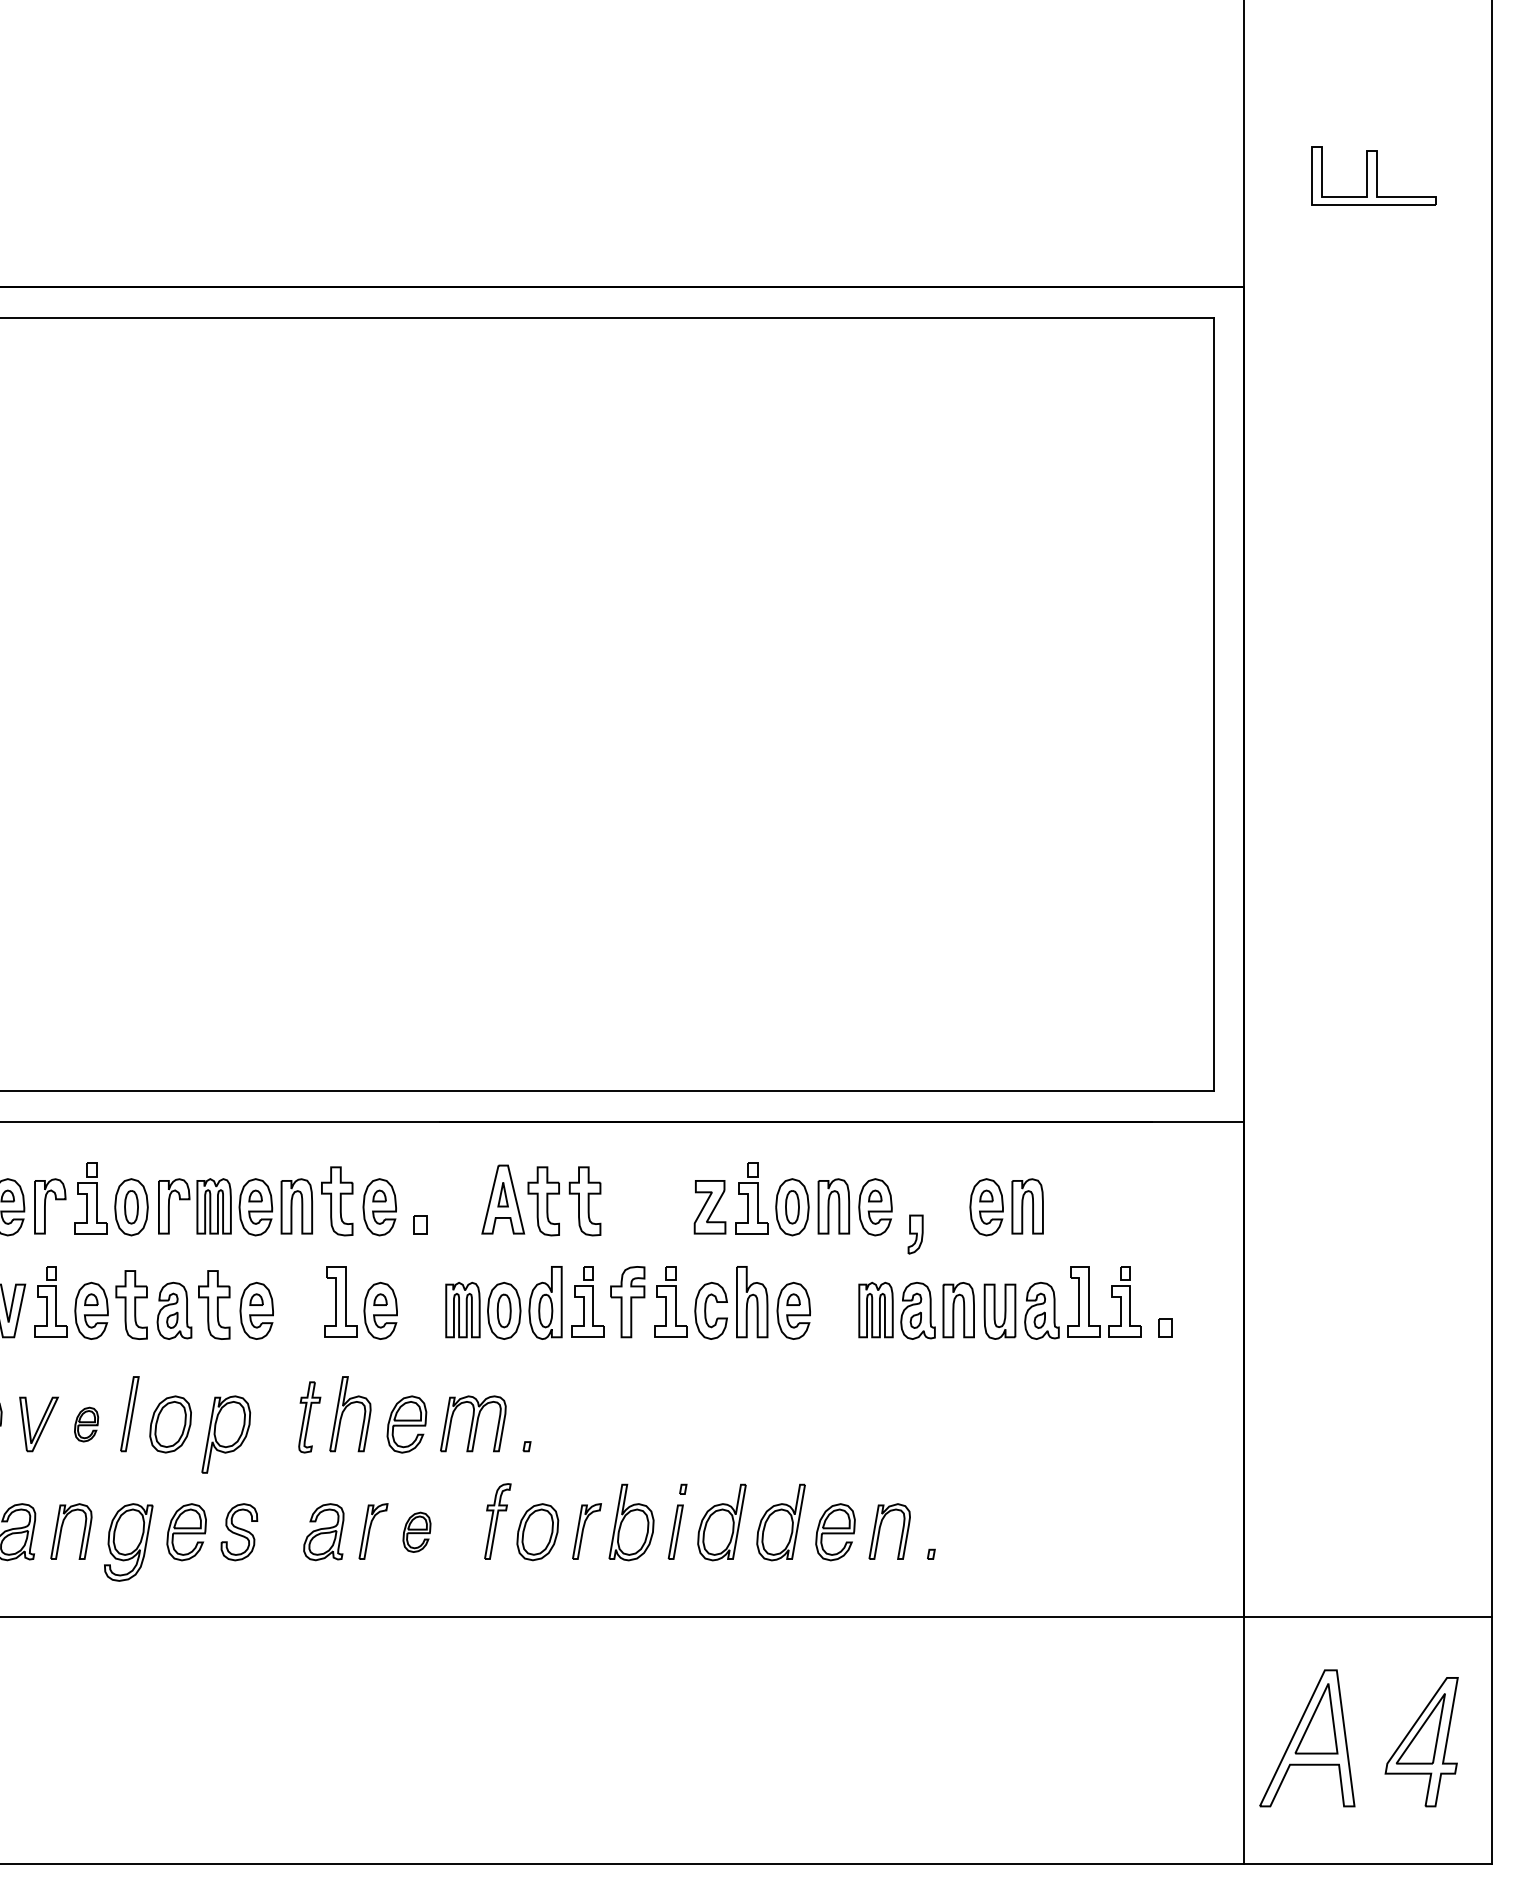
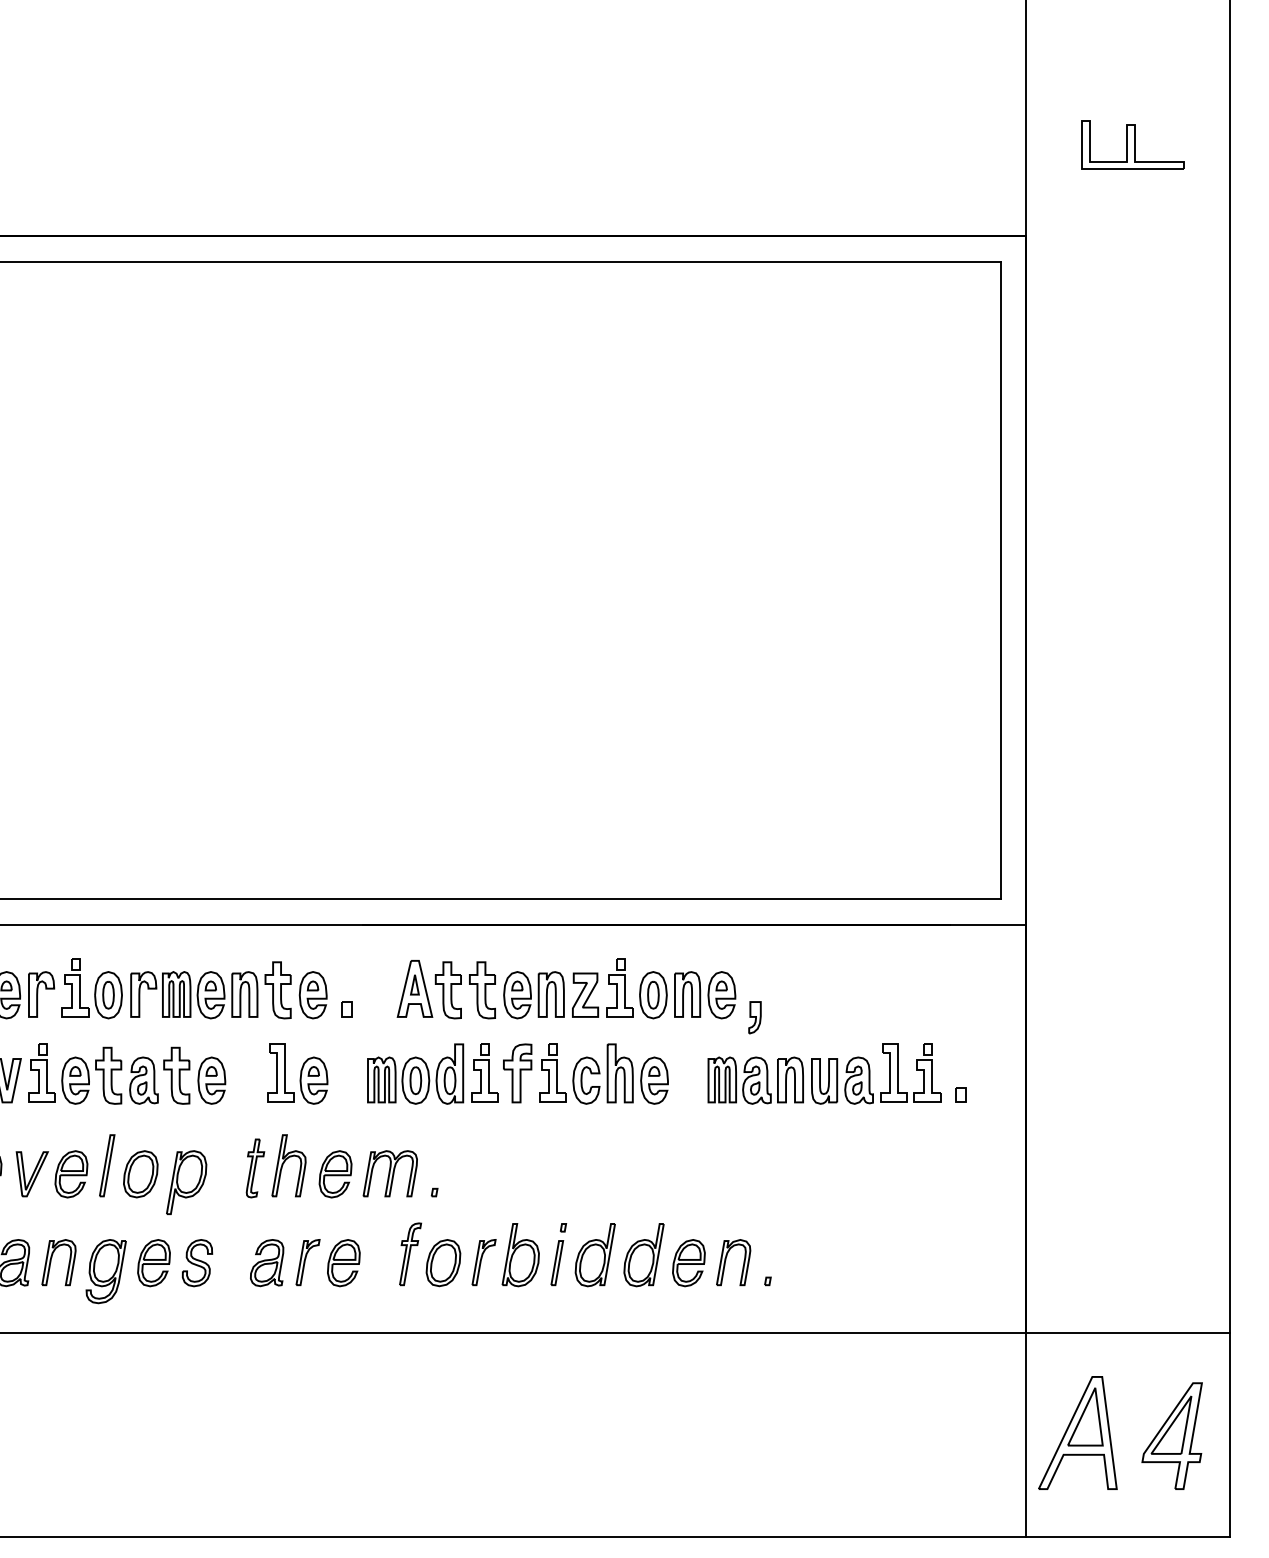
part: (1006, 1207) -> (533, 995), moved
part: (86, 1424) -> (71, 1174), size x1.67
part: (416, 1532) -> (343, 1263), size x1.43

